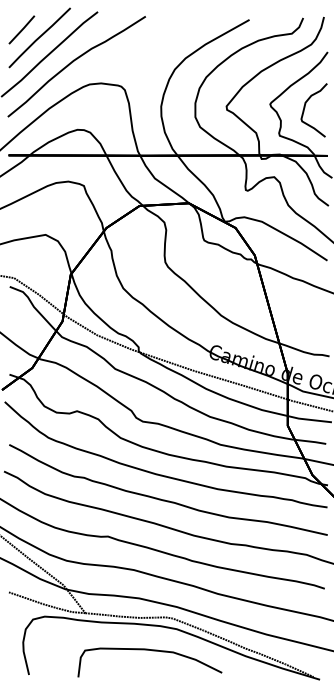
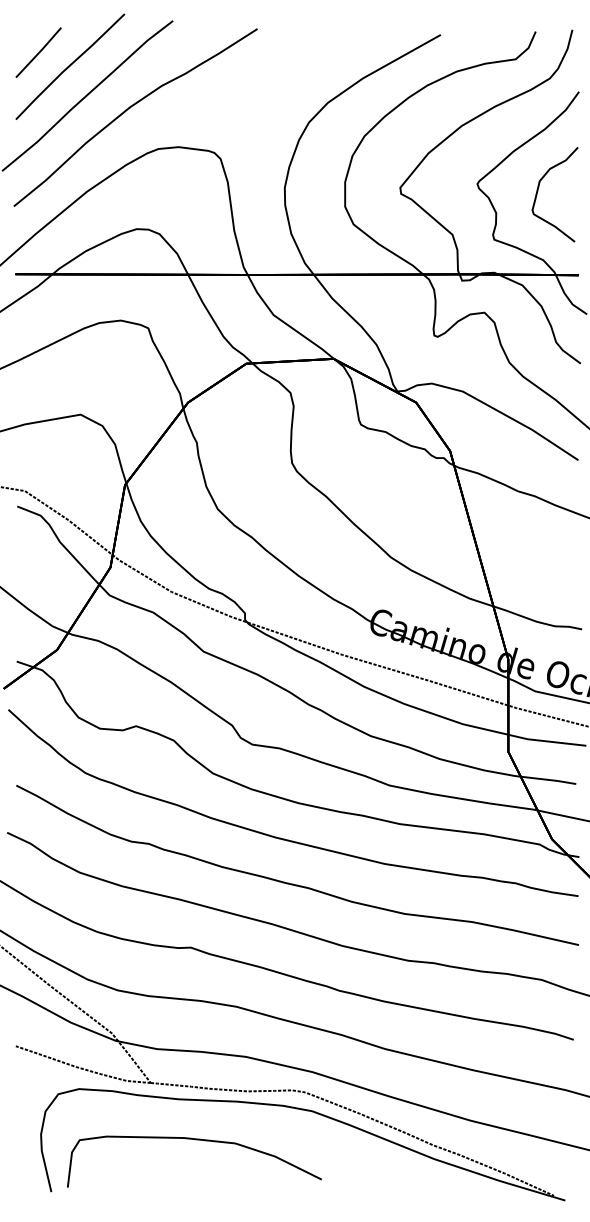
curve: (152, 651) -> (198, 1141), moved

